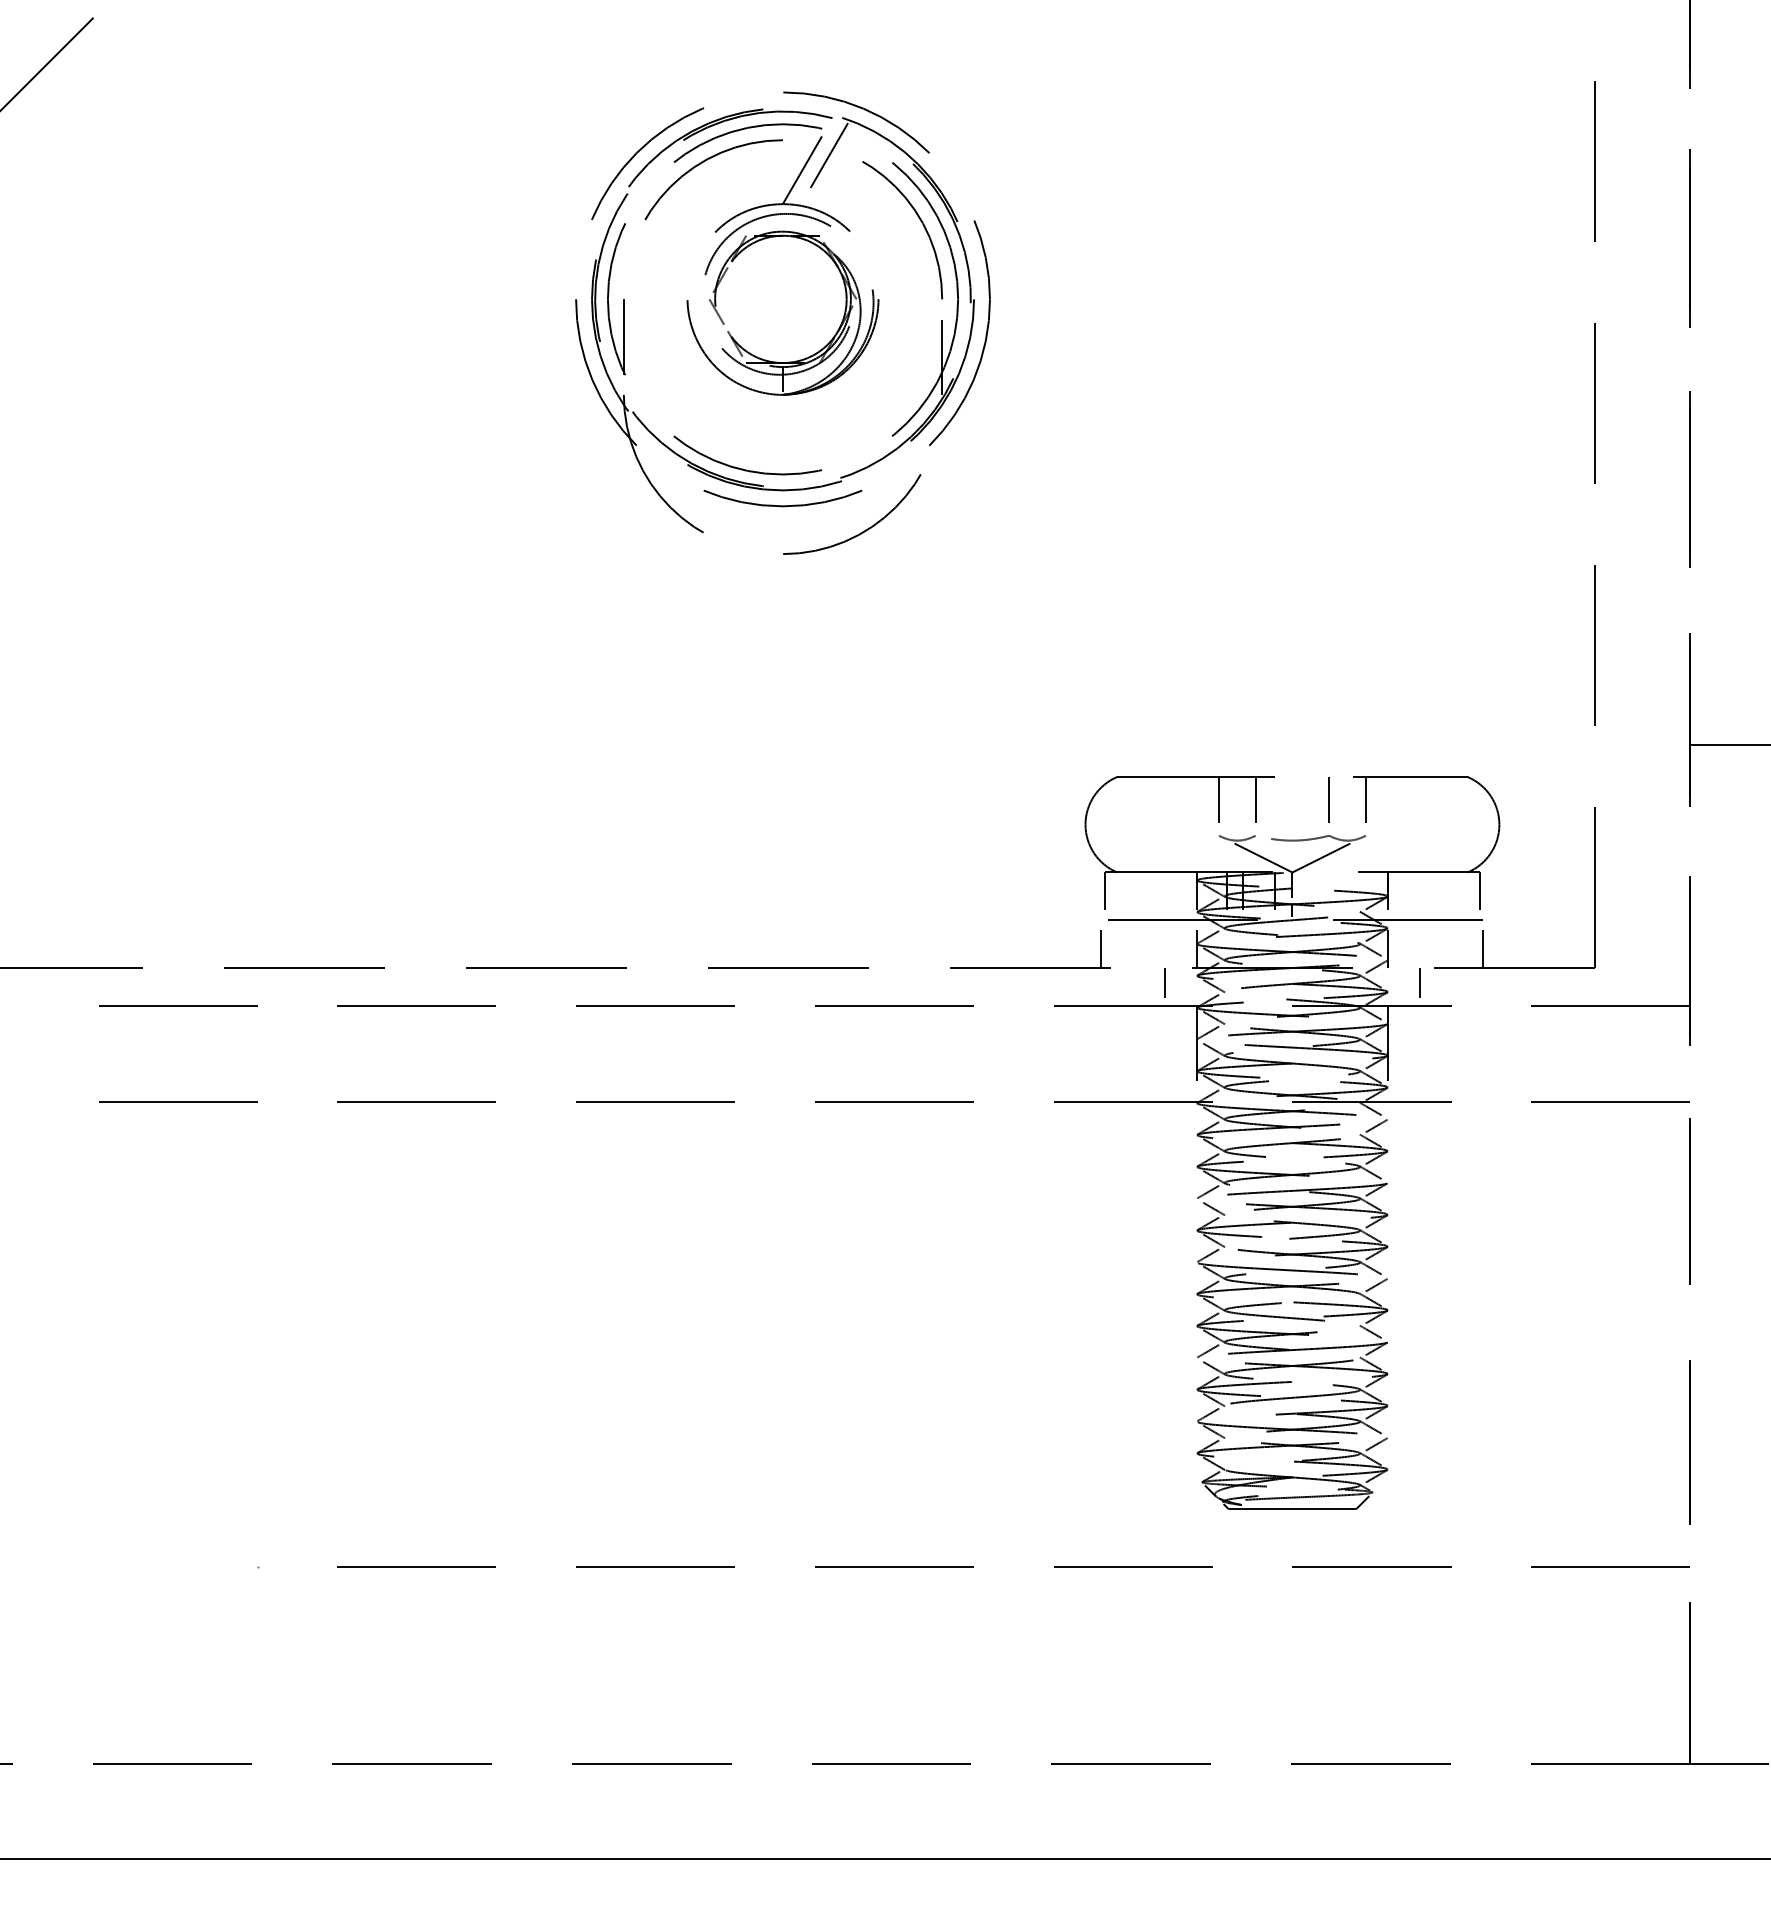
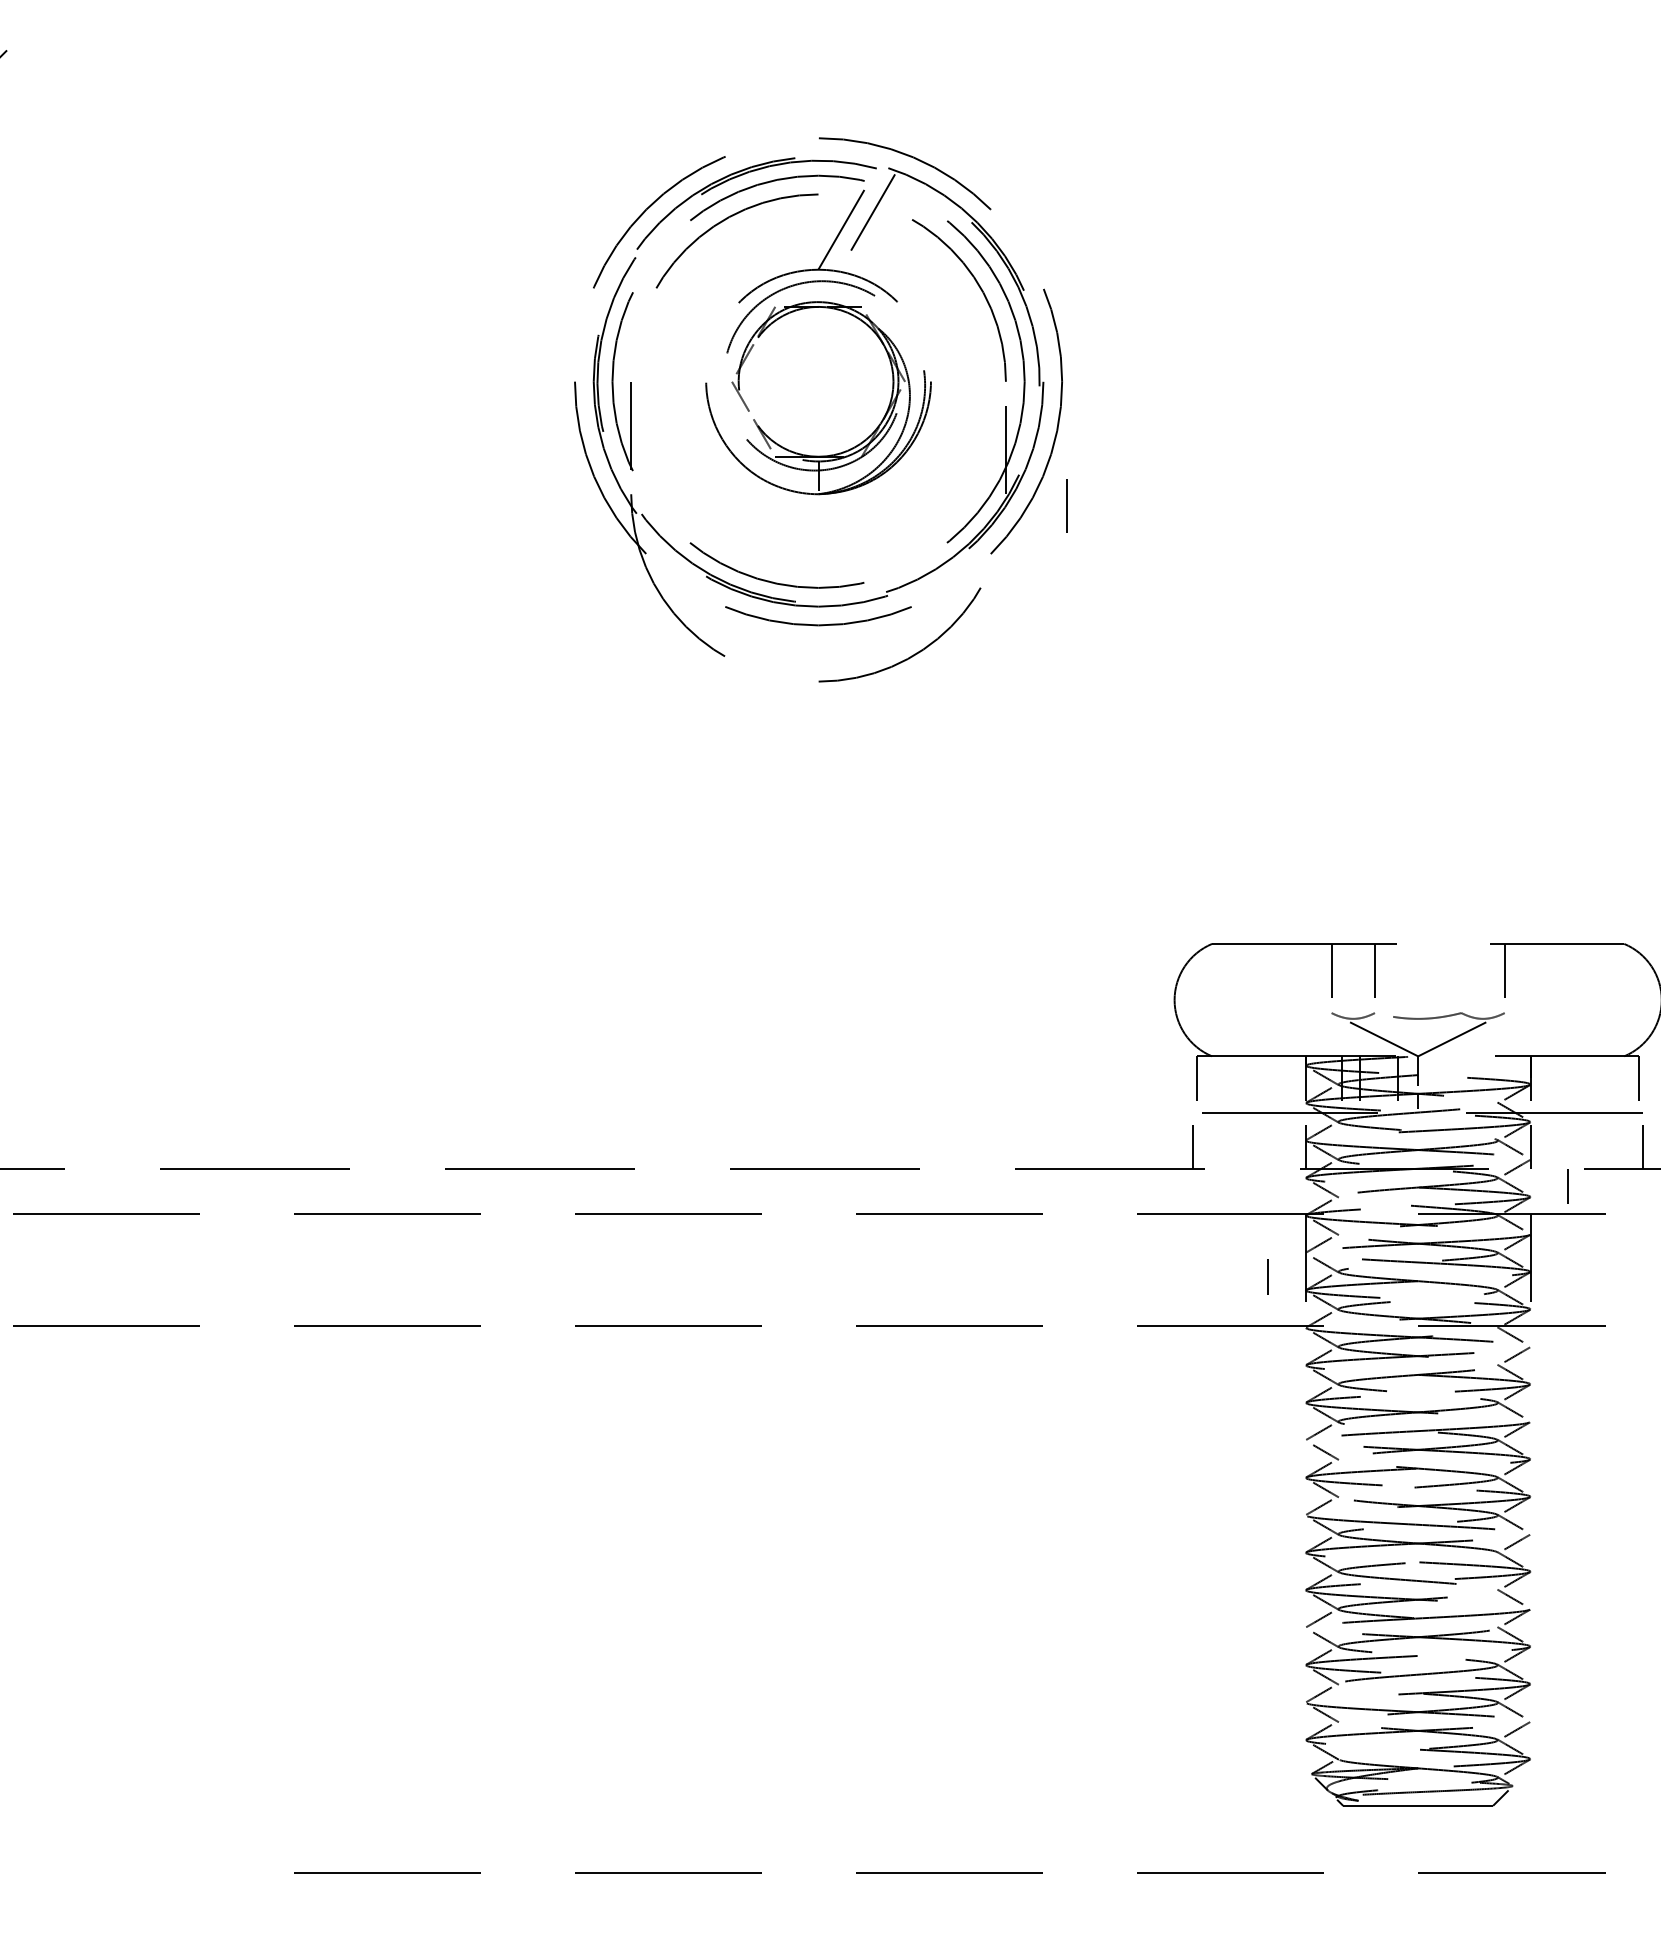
line: (1328, 799) -> (1066, 505), moved
line: (1164, 982) -> (1267, 1276), moved

